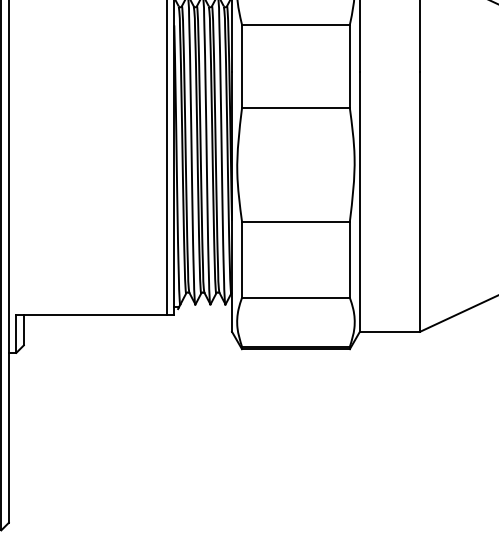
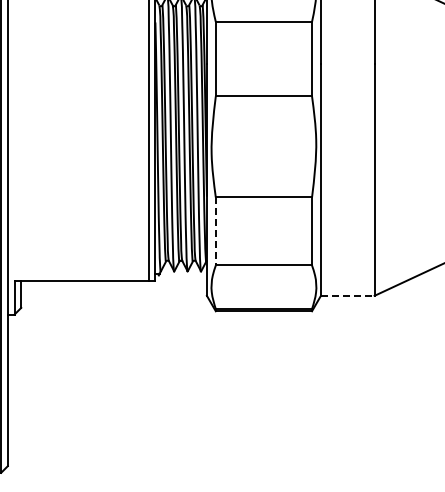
line: (241, 259) -> (215, 231), solid -> dashed
line: (389, 331) -> (347, 295), solid -> dashed

